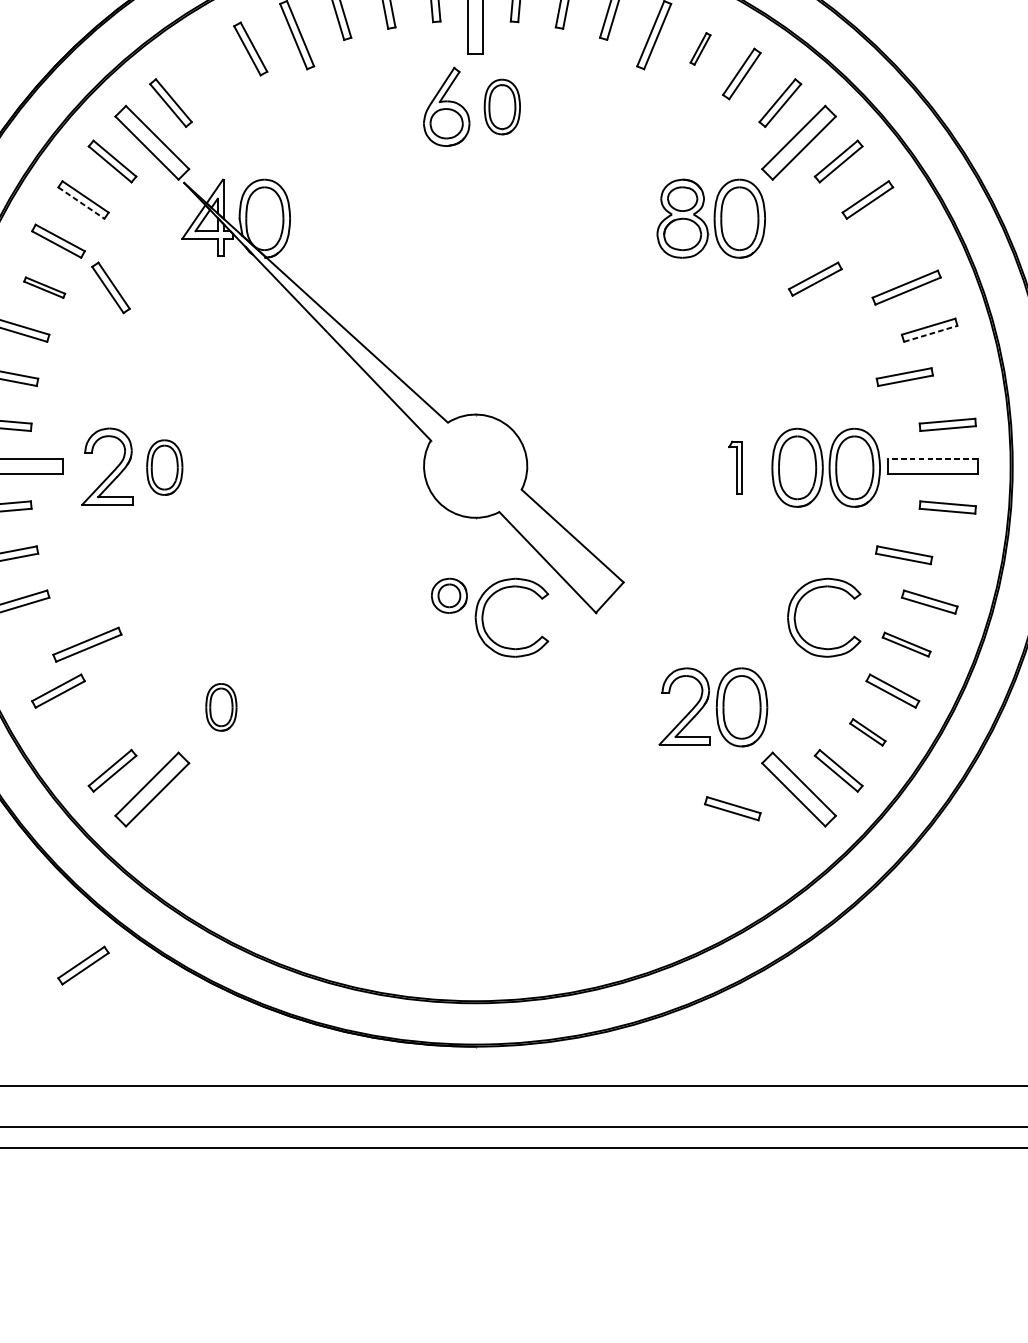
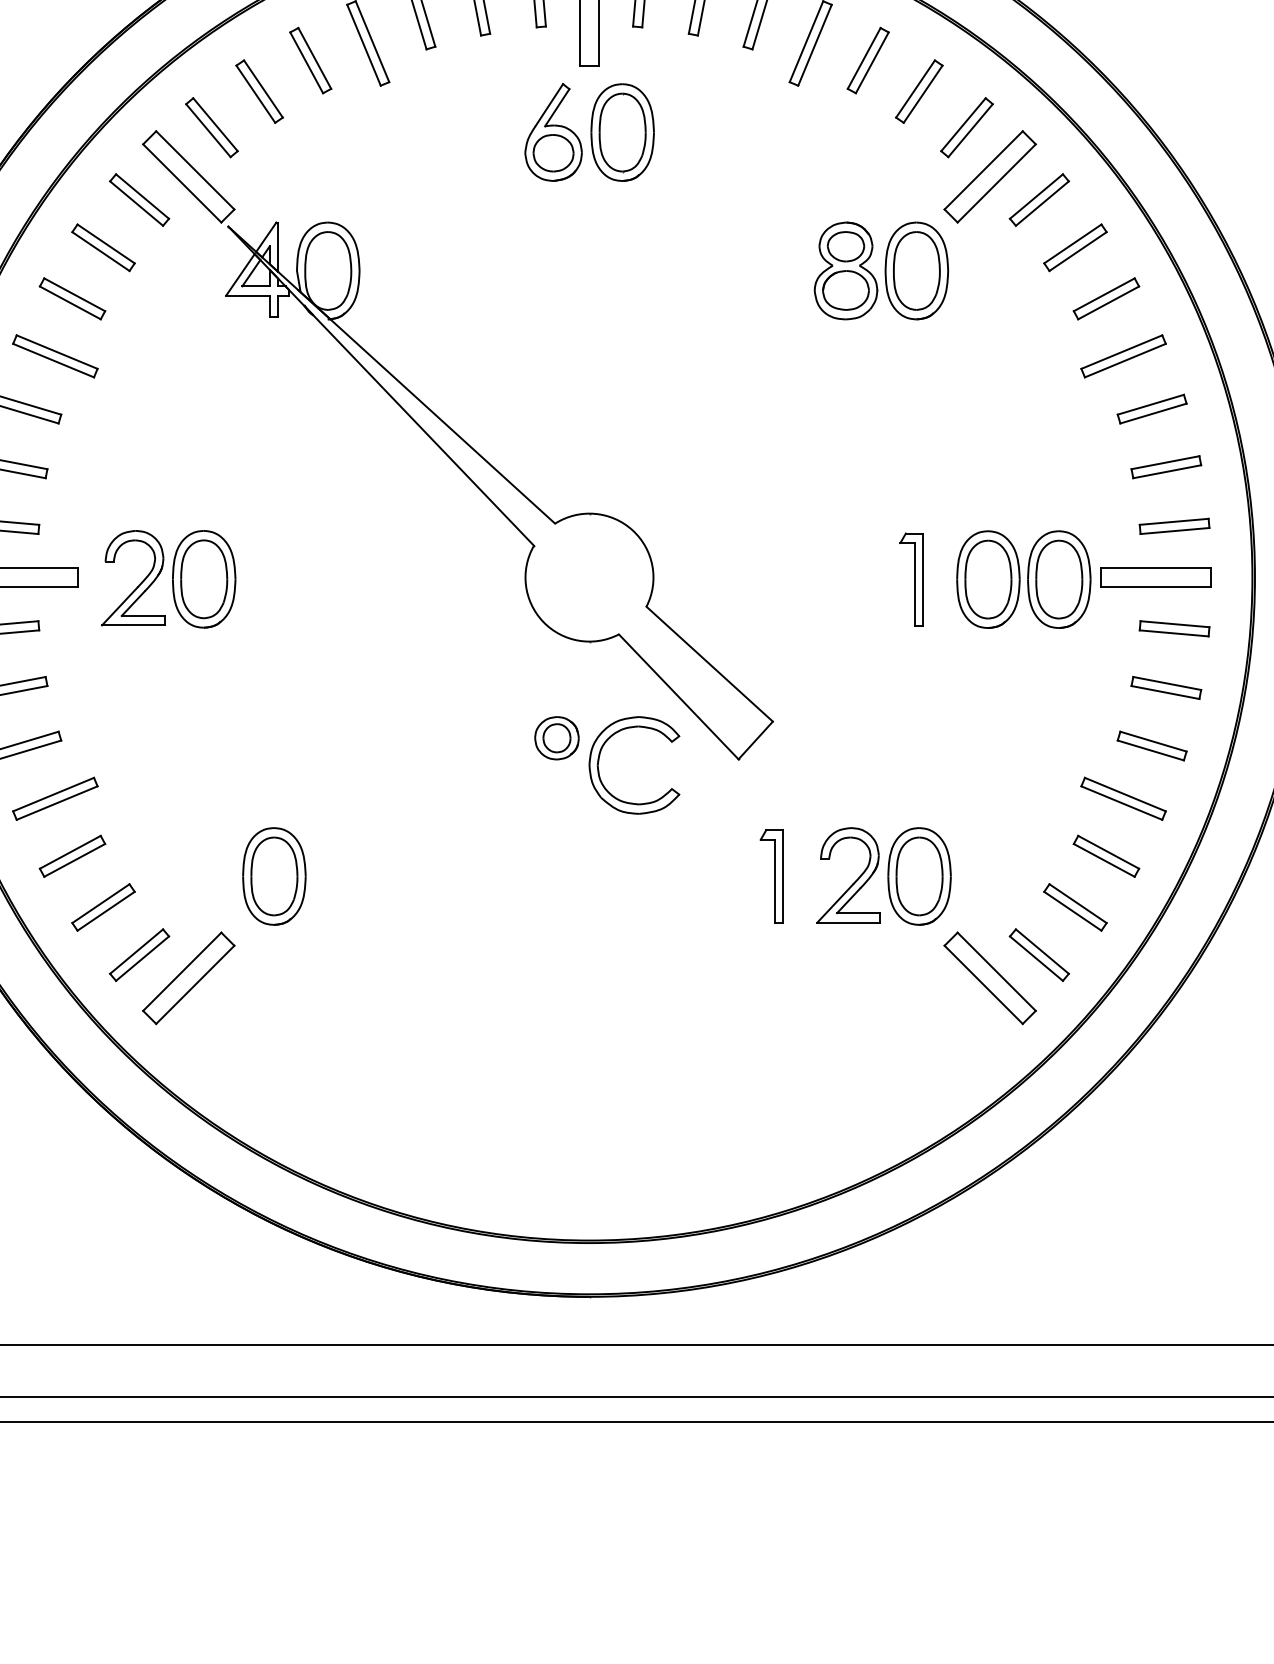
part: (700, 48) -> (867, 60), size x1.67
part: (502, 107) -> (622, 132), size x1.43
line: (81, 203) -> (100, 251), dashed -> solid
part: (815, 278) -> (1106, 298), moved
part: (44, 287) -> (55, 356), size x1.67
part: (110, 287) -> (259, 91), moved
line: (930, 333) -> (1153, 413), dashed -> solid
part: (904, 377) -> (1166, 467), moved
line: (932, 458) -> (1155, 568), dashed -> solid
part: (164, 467) -> (204, 579), size x1.43
part: (735, 467) -> (911, 579), size x1.43
part: (904, 554) -> (1166, 687), moved
part: (796, 614) -> (986, 761), removed
part: (87, 644) -> (55, 798), moved
part: (906, 644) -> (1123, 798), size x1.43
part: (221, 707) -> (274, 876), size x1.67
part: (622, 707) -> (771, 876), added
part: (867, 732) -> (1075, 907), size x1.43
part: (732, 808) -> (907, 1001), removed
part: (83, 965) -> (103, 907), moved

